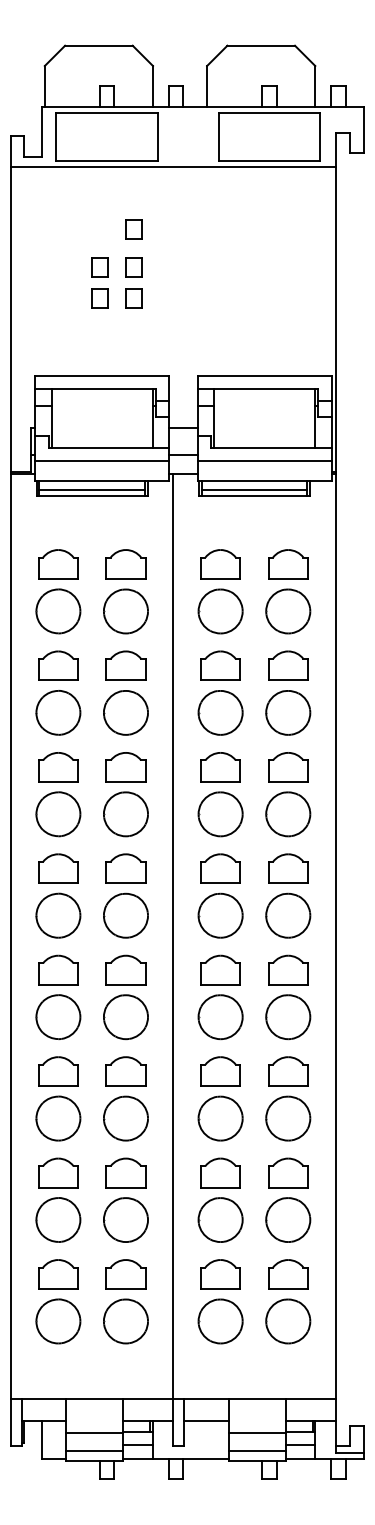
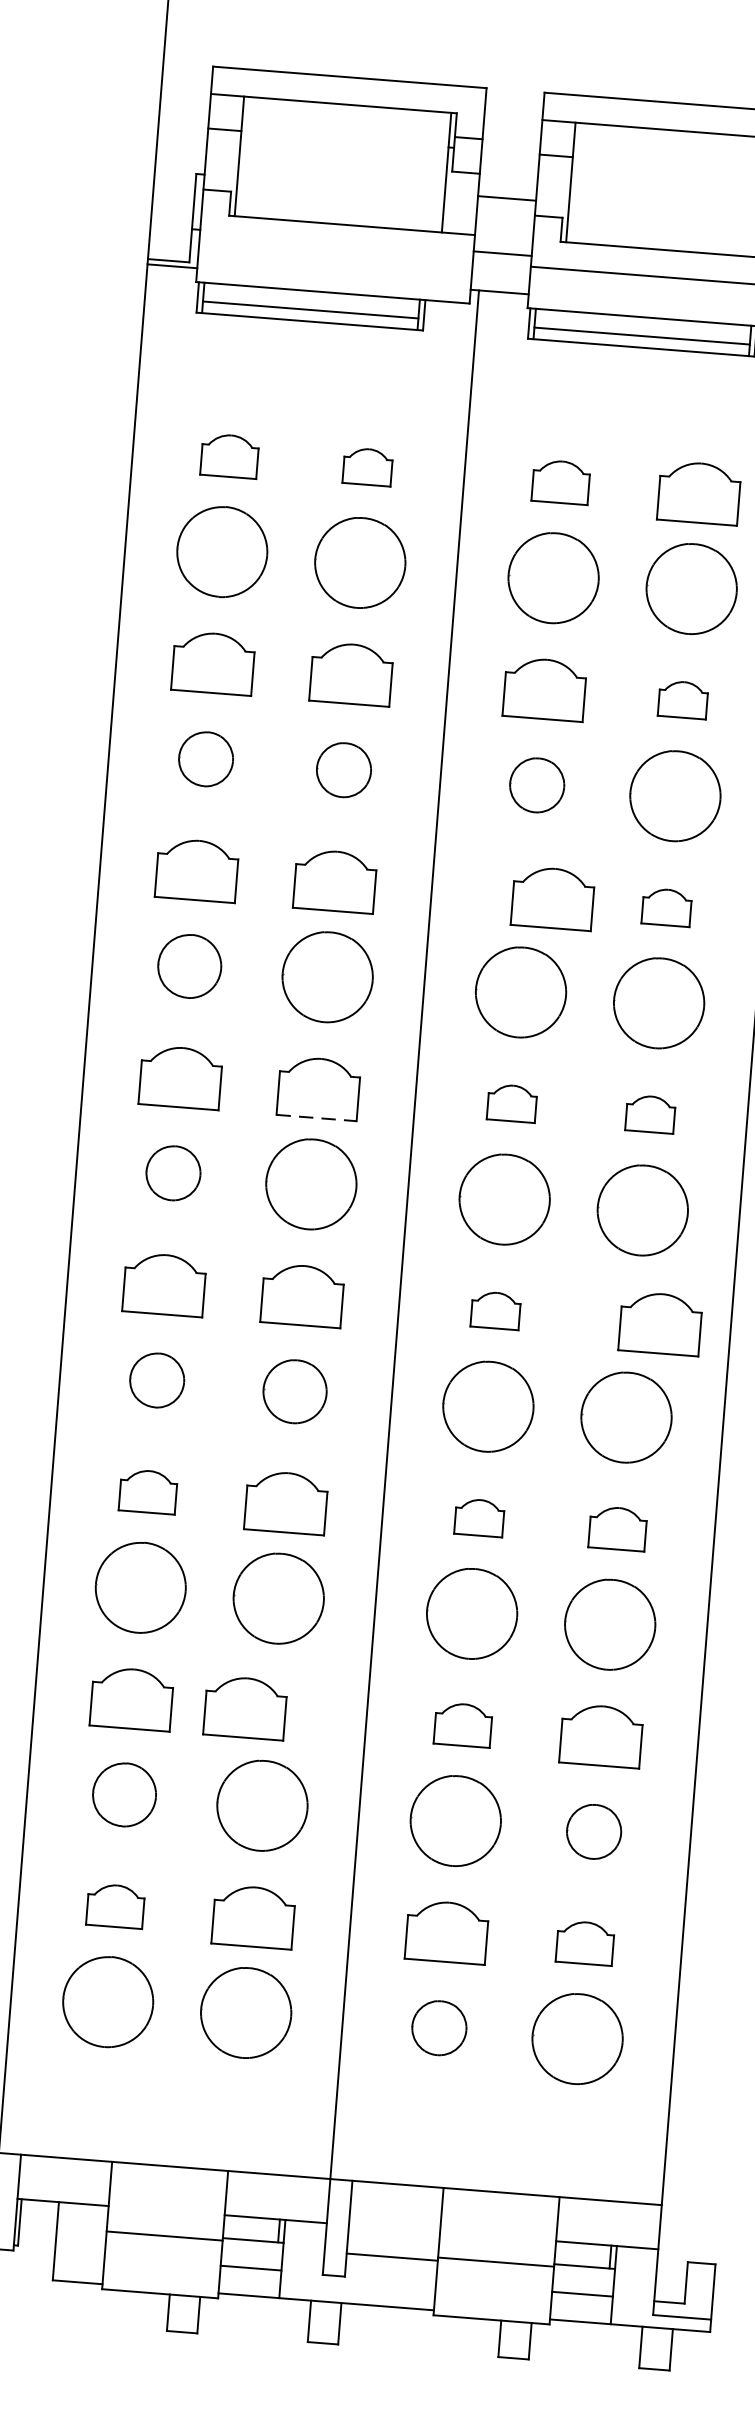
line: (102, 460) -> (336, 250), removed
part: (58, 564) -> (230, 456), size x0.7
part: (125, 564) -> (366, 466), size x0.6
part: (220, 564) -> (560, 482), size x0.7
part: (288, 665) -> (683, 699), size x0.6
part: (58, 712) -> (206, 758), size x0.6
part: (125, 712) -> (343, 769), size x0.6
part: (220, 712) -> (537, 784), size x0.6
part: (220, 767) -> (552, 898), moved
part: (288, 767) -> (667, 907), size x0.6
part: (58, 814) -> (189, 966), size x0.7
part: (220, 868) -> (512, 1103), size x0.6
part: (288, 868) -> (650, 1114), size x0.6
line: (125, 883) -> (315, 1118), solid -> dashed
part: (58, 915) -> (173, 1173), size x0.6
part: (220, 969) -> (495, 1309), size x0.6
part: (288, 969) -> (661, 1322), moved
part: (58, 1016) -> (157, 1379), size x0.6
part: (125, 1017) -> (294, 1392), size x0.7
part: (58, 1071) -> (148, 1491), size x0.7
part: (220, 1071) -> (479, 1517), size x0.6
part: (288, 1071) -> (618, 1528), size x0.7
part: (125, 1172) -> (244, 1706), moved
part: (220, 1172) -> (463, 1723), size x0.7
part: (58, 1219) -> (124, 1793), size x0.7
part: (288, 1219) -> (594, 1830), size x0.6
part: (58, 1274) -> (115, 1906), size x0.7
part: (288, 1274) -> (585, 1943), size x0.7
part: (220, 1321) -> (439, 2028), size x0.6
line: (206, 1420) -> (392, 2256), moved
line: (94, 1451) -> (160, 2273), removed
line: (256, 1451) -> (491, 2299), removed

